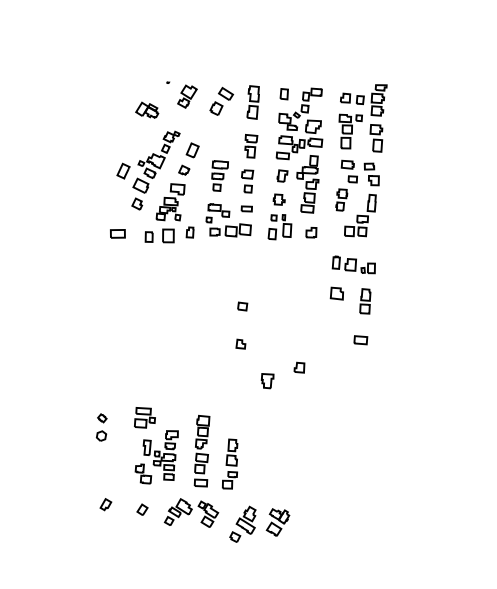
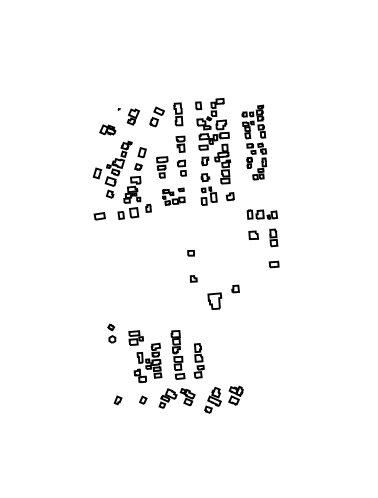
part: (357, 159) -> (254, 142), size x0.7
part: (228, 220) -> (173, 196), size x0.7
part: (266, 379) -> (214, 300), size x1.6
part: (101, 427) -> (111, 333), moved

